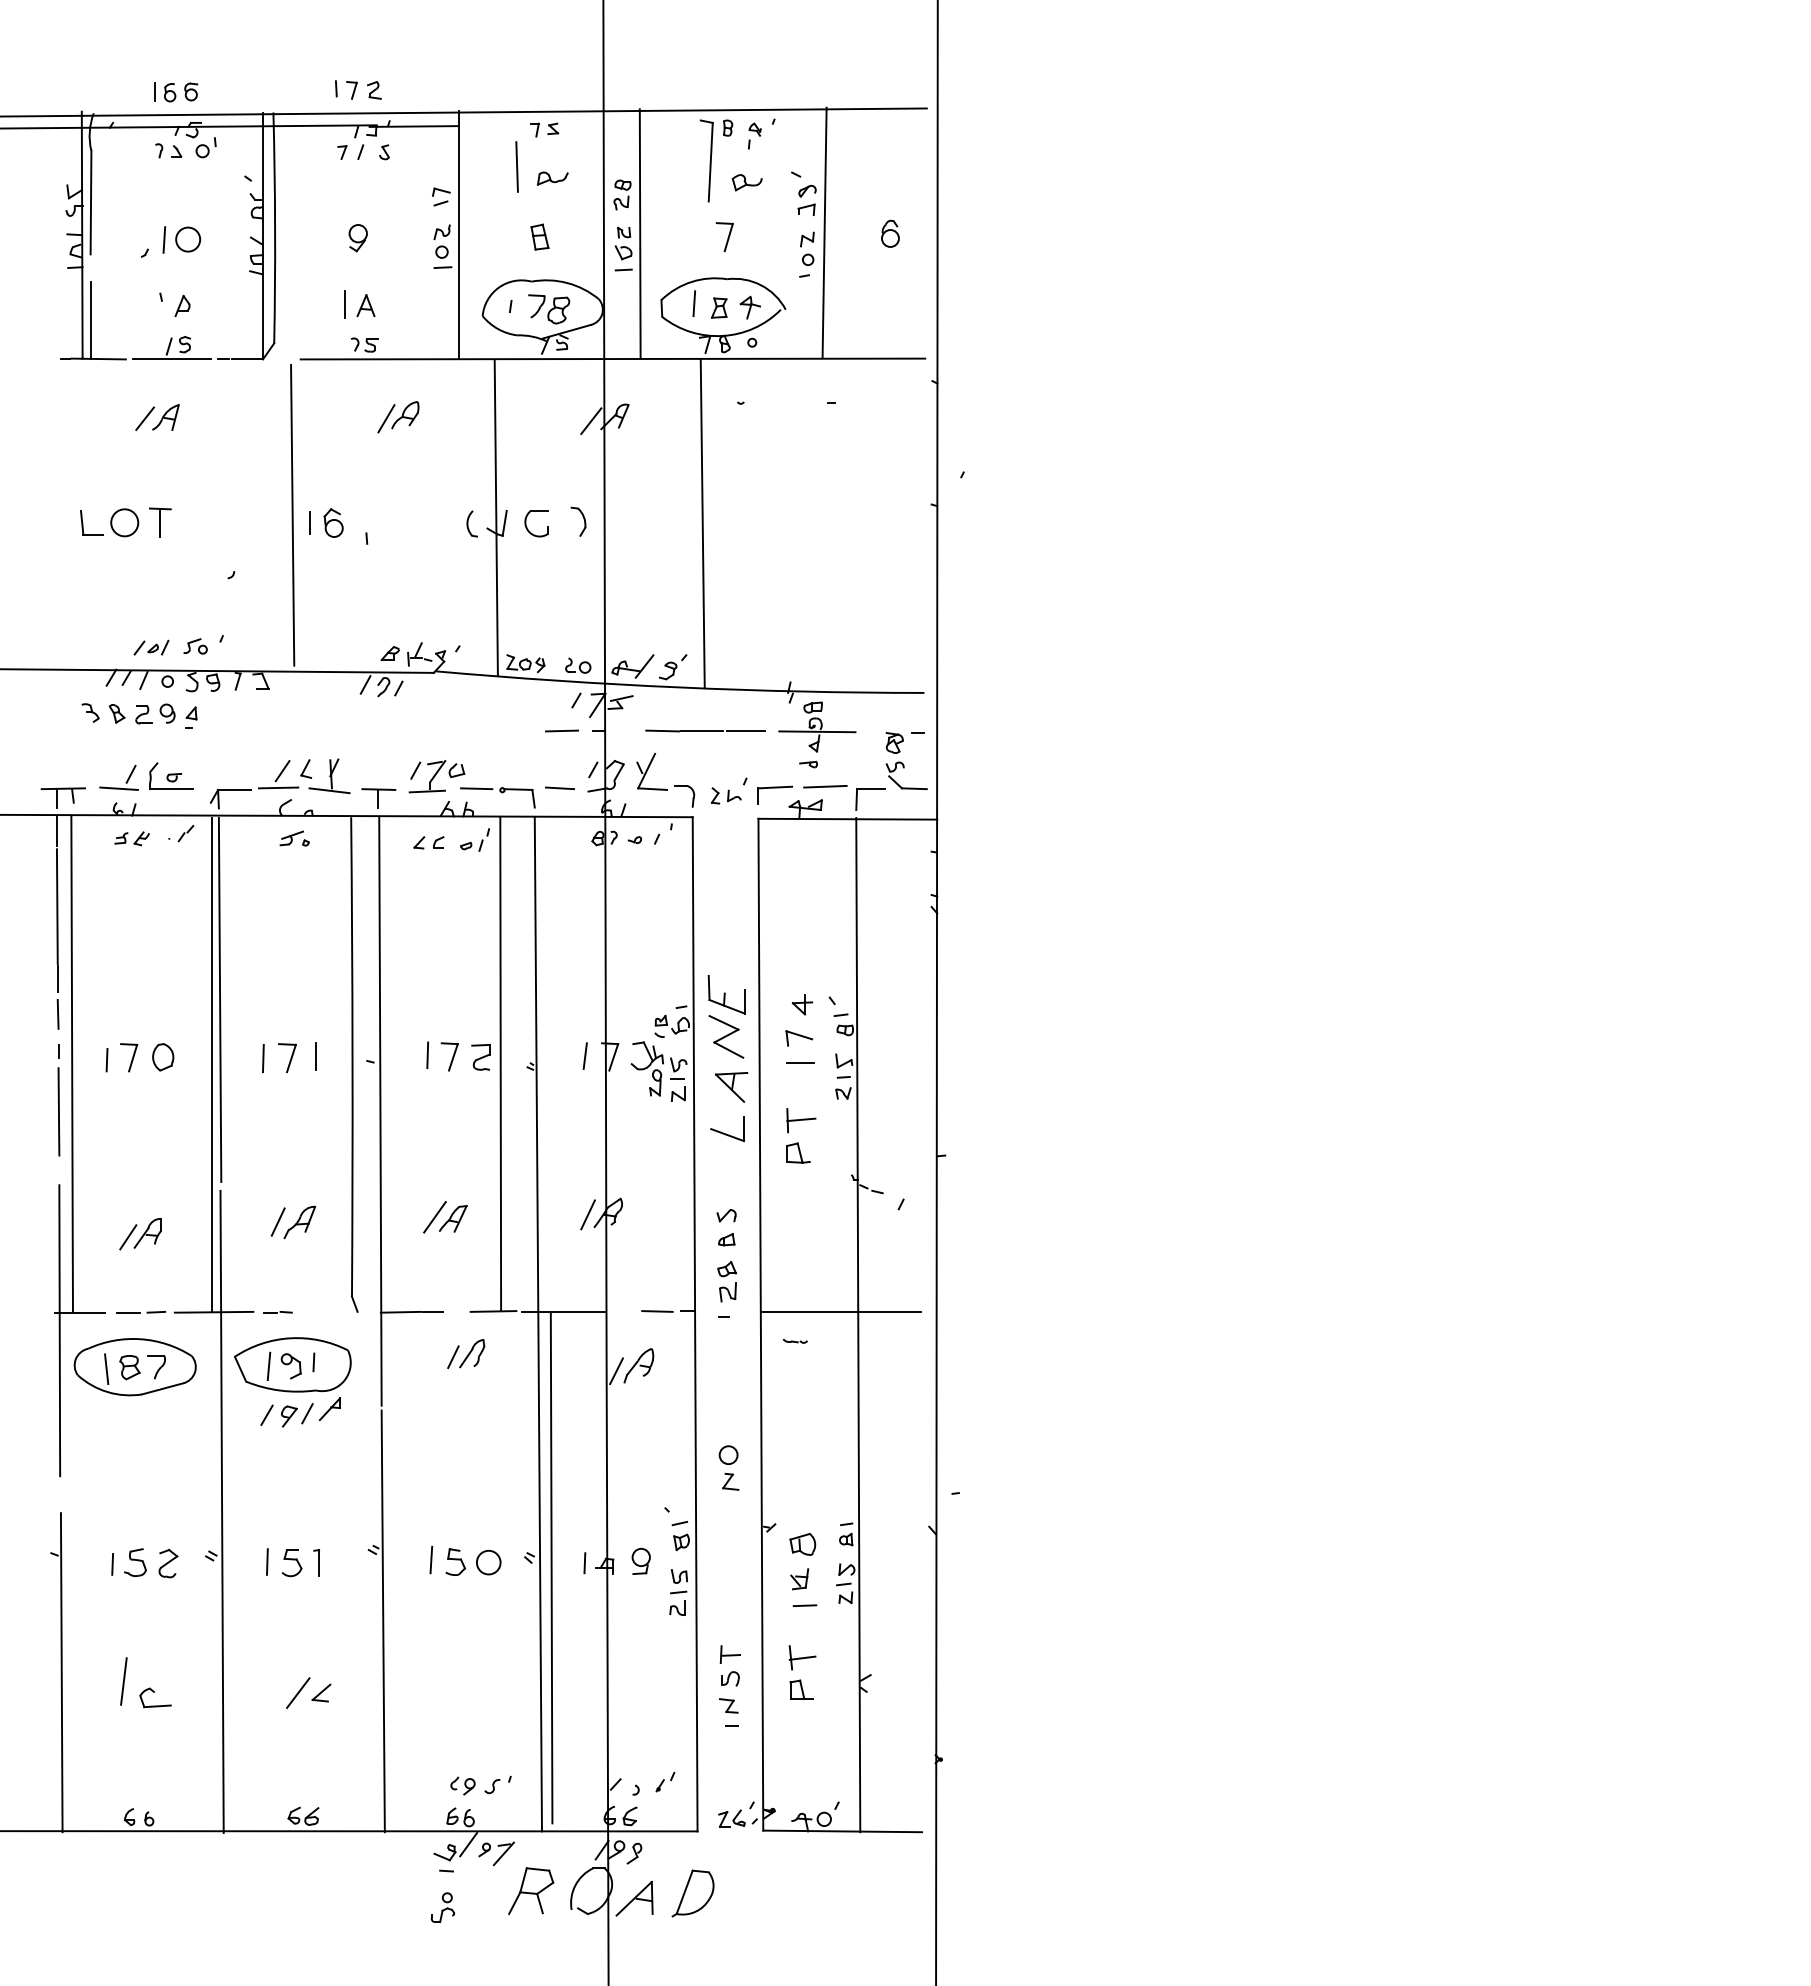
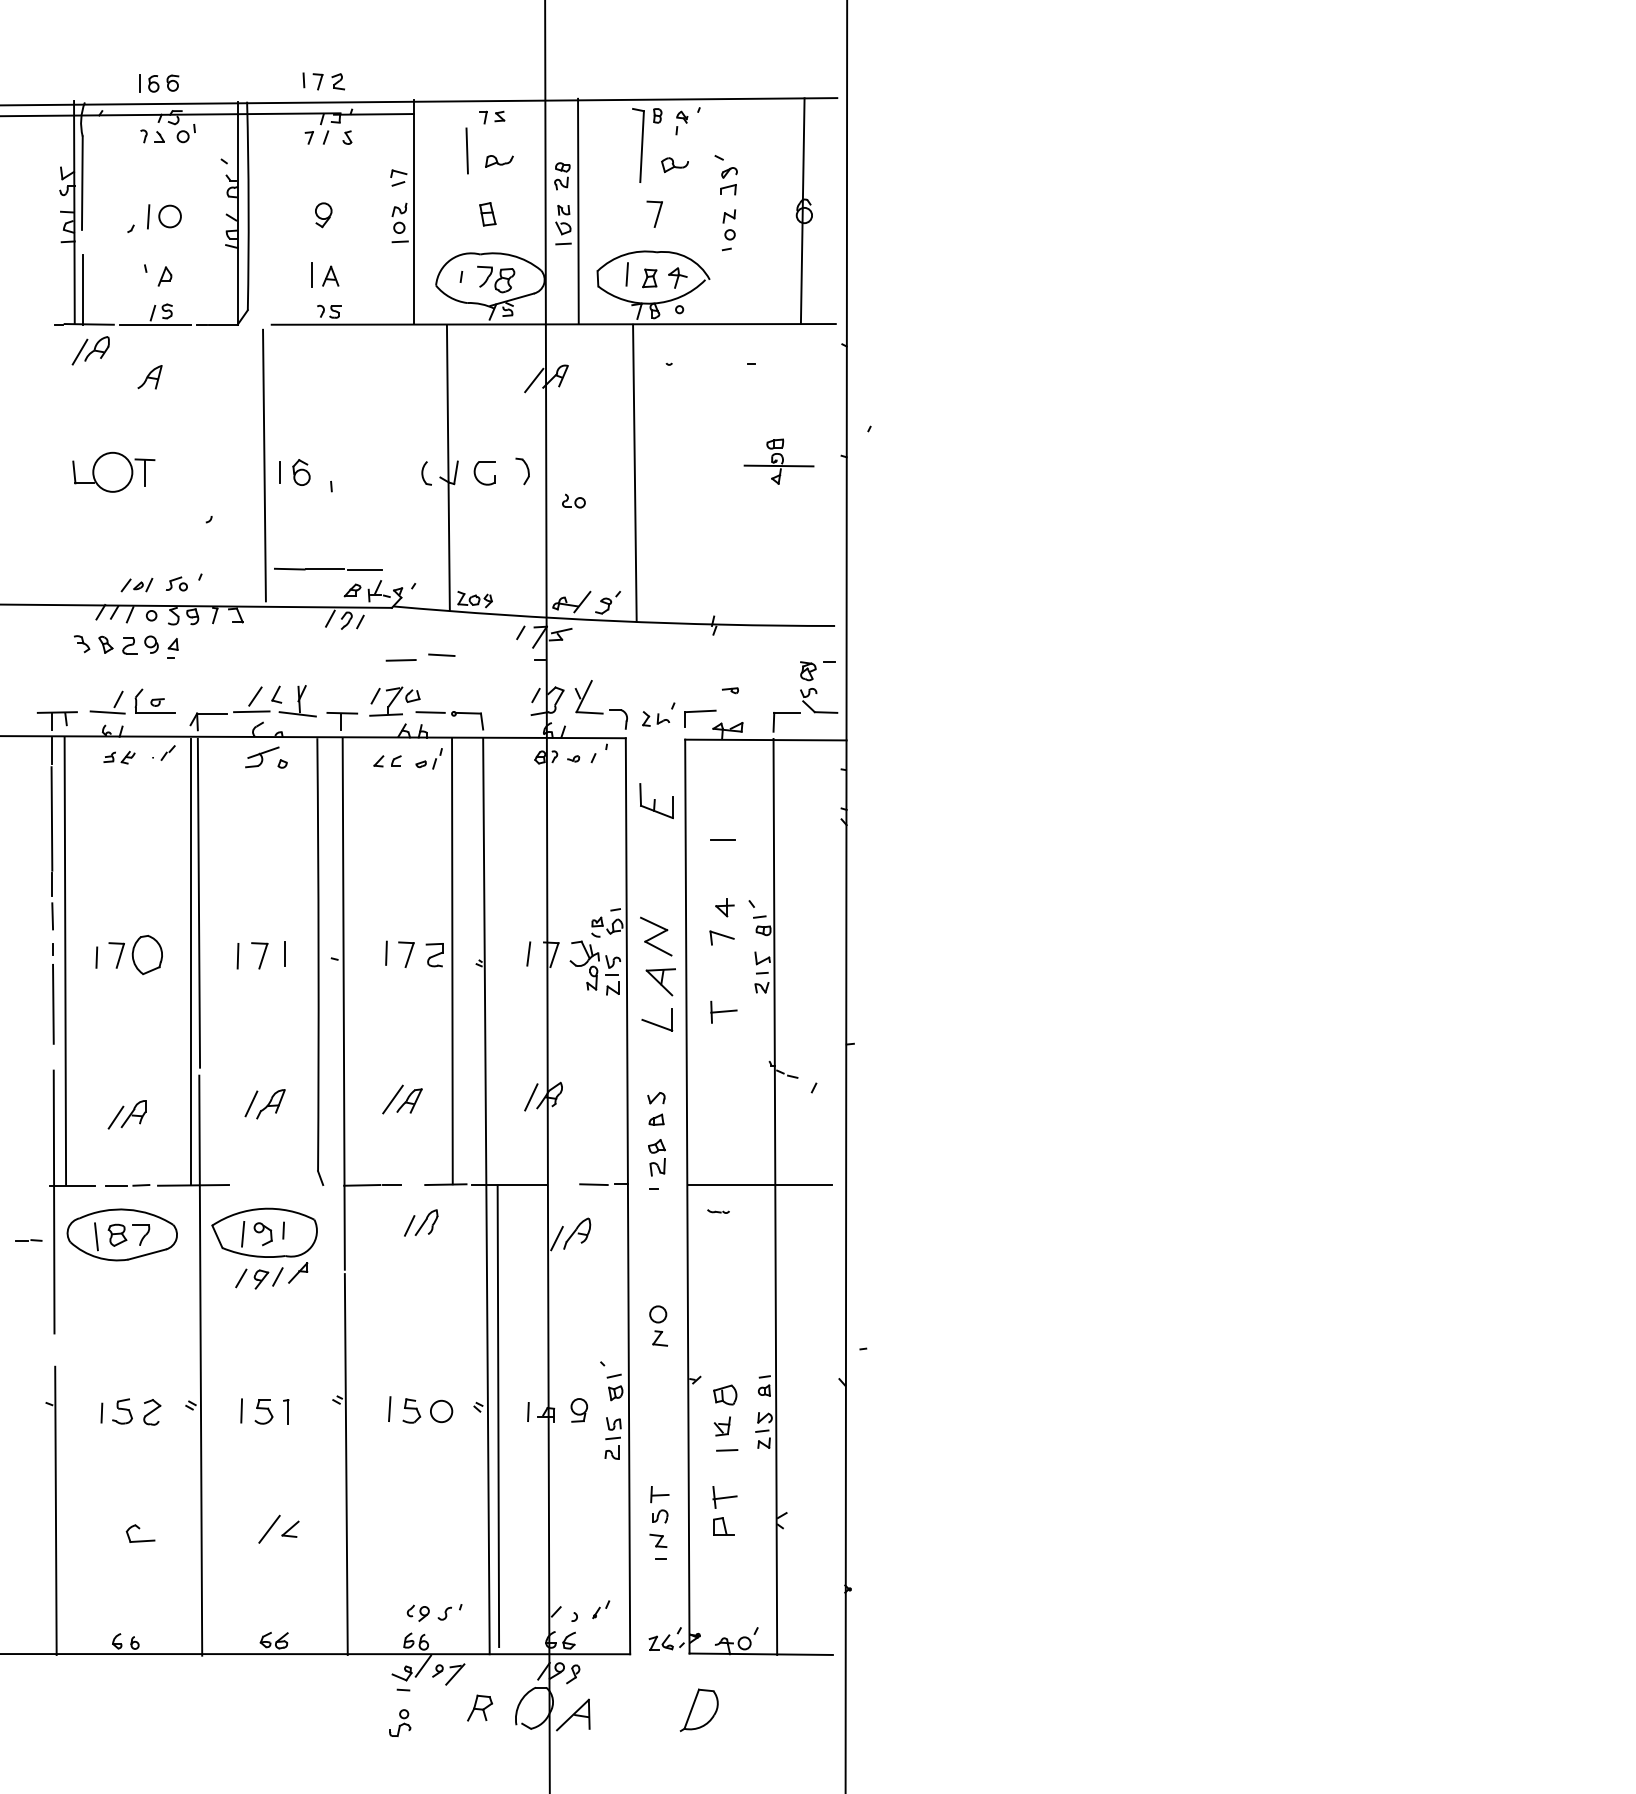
line: (824, 232) -> (802, 211), moved
part: (398, 417) -> (90, 351), moved
line: (144, 418) -> (130, 378), removed
circle: (124, 522) -> (112, 472), size x1.6
part: (578, 665) -> (574, 500), moved
part: (817, 726) -> (779, 461), moved
line: (561, 730) -> (400, 659), moved
part: (705, 730) -> (328, 568), moved
line: (825, 786) -> (745, 710), removed
line: (559, 788) -> (441, 655), moved
part: (294, 838) -> (266, 757), size x1.6
part: (726, 994) -> (656, 800), moved
part: (163, 1057) -> (147, 955), size x1.6
line: (800, 1062) -> (723, 839), moved
part: (798, 1152) -> (721, 1041), removed
line: (277, 1312) -> (28, 1240), moved
line: (123, 1681) -> (111, 1518), removed
part: (531, 1890) -> (480, 1707), size x0.6
part: (692, 1893) -> (698, 1710), moved

